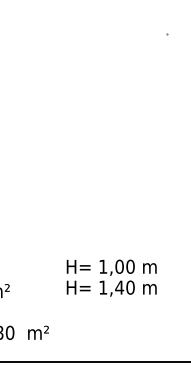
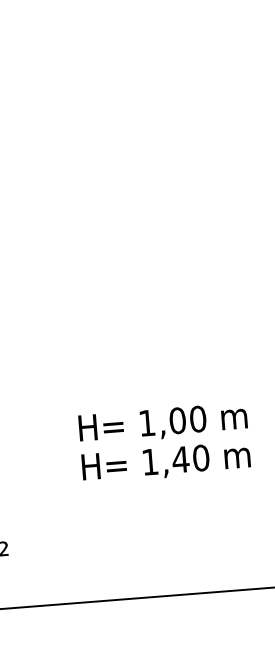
text: (111, 277) -> (164, 441), moved

